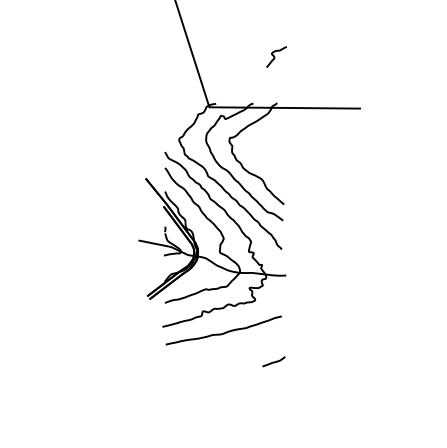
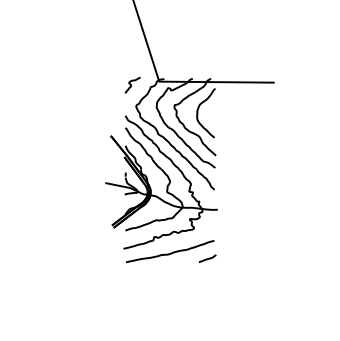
curve: (275, 57) -> (131, 85), moved
curve: (260, 148) -> (198, 113), added
curve: (273, 361) -> (207, 258), moved

